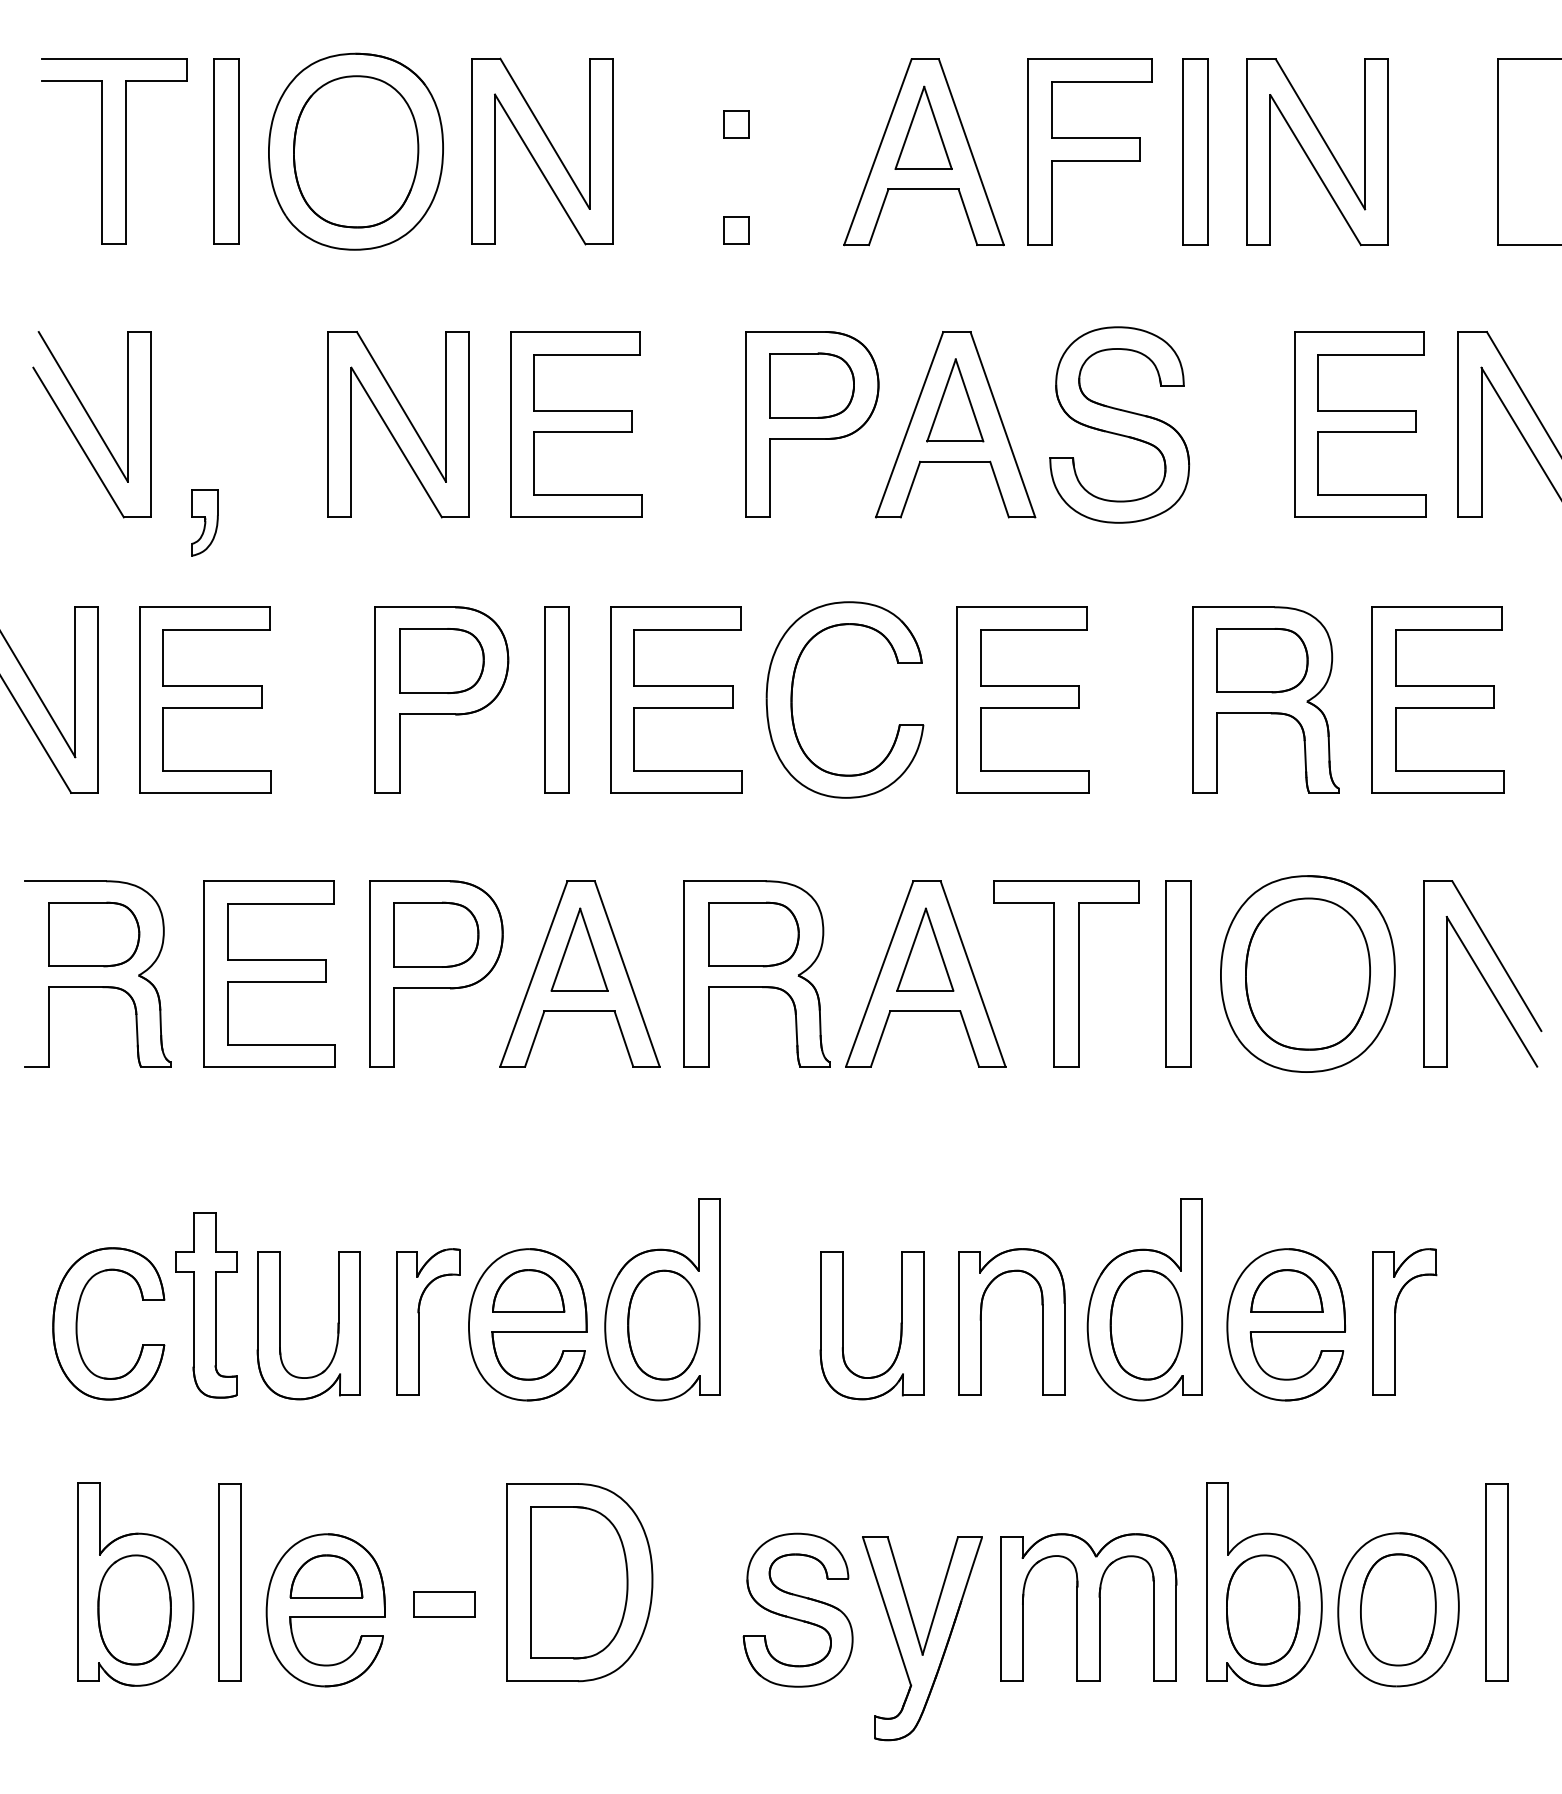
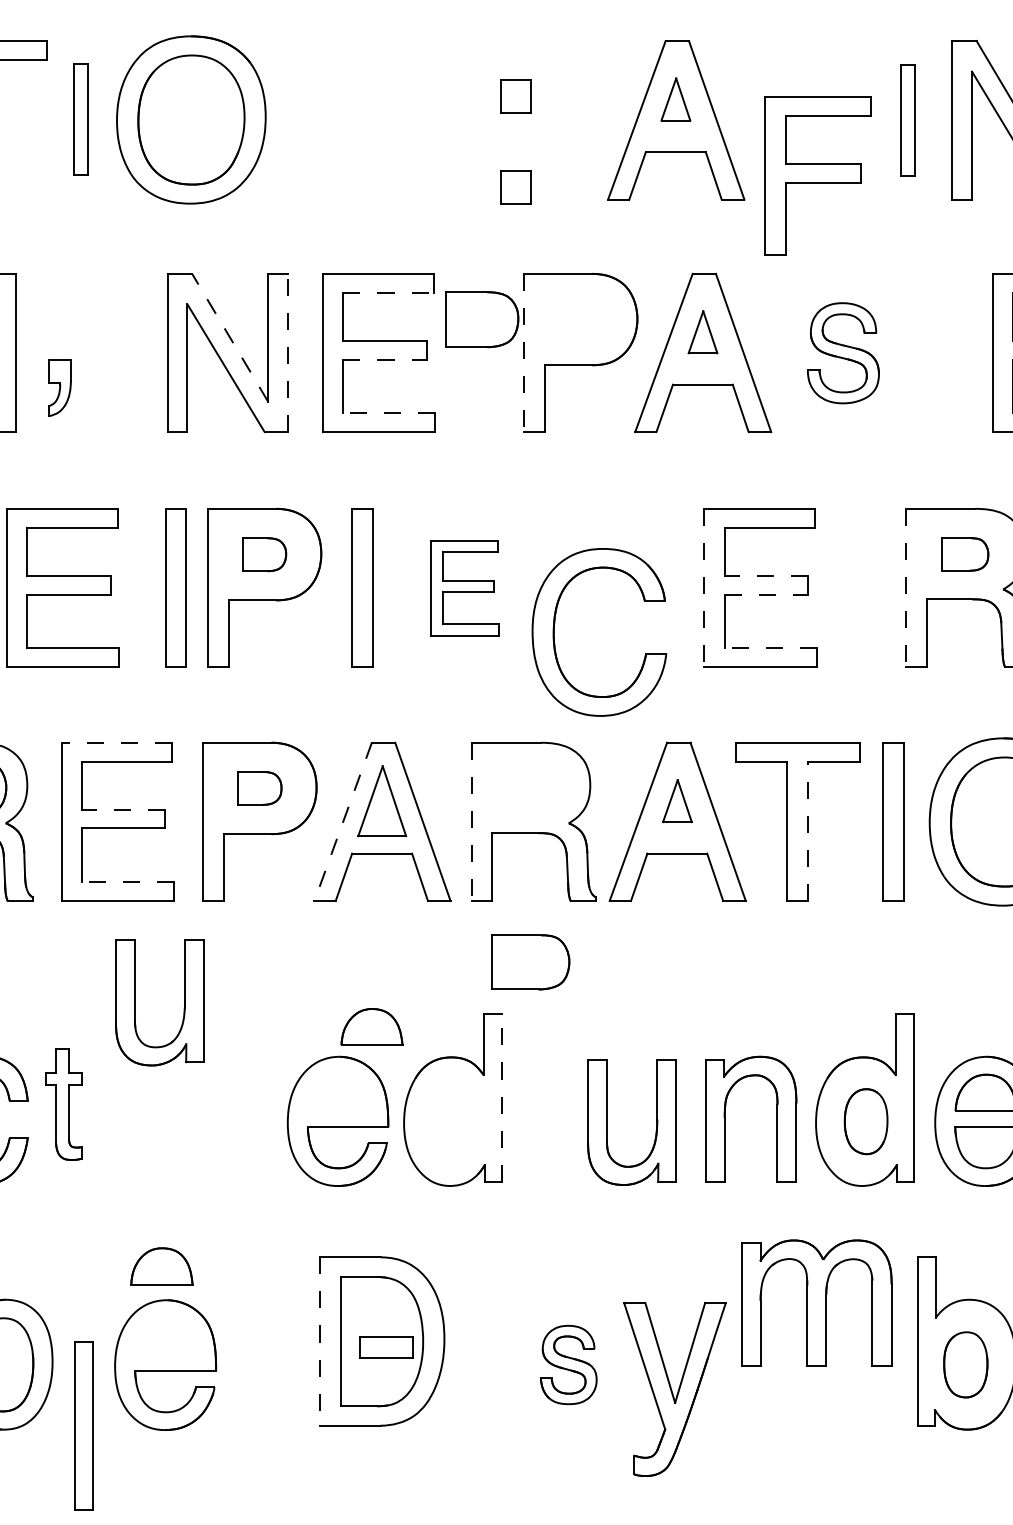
part: (736, 124) -> (516, 96), size x1.4
part: (923, 127) -> (675, 99), size x0.6
part: (226, 151) -> (80, 119), size x0.7
part: (542, 151) -> (350, 119), removed
part: (1089, 151) -> (817, 175), moved
part: (1195, 151) -> (908, 119), size x0.7
part: (736, 230) -> (516, 187), size x1.4
line: (587, 354) -> (388, 293), solid -> dashed
part: (811, 385) -> (482, 319), moved
part: (955, 400) -> (703, 332), size x0.6
line: (401, 406) -> (230, 337), solid -> dashed
line: (469, 424) -> (288, 352), solid -> dashed
line: (745, 424) -> (523, 352), solid -> dashed
part: (1119, 424) -> (843, 352), size x0.6
line: (583, 432) -> (385, 359), solid -> dashed
line: (588, 495) -> (389, 413), solid -> dashed
part: (204, 522) -> (59, 387), moved
part: (441, 660) -> (264, 554), size x0.6
part: (1262, 660) -> (965, 554), size x0.6
line: (1029, 686) -> (766, 576), solid -> dashed
part: (337, 699) -> (175, 587), added
part: (676, 699) -> (464, 587), size x0.6
part: (792, 699) -> (554, 631), moved
line: (957, 700) -> (704, 588), solid -> dashed
line: (1193, 700) -> (906, 588), solid -> dashed
line: (1030, 707) -> (767, 594), solid -> dashed
line: (1034, 770) -> (770, 648), solid -> dashed
line: (268, 881) -> (116, 742), solid -> dashed
part: (436, 934) -> (260, 788), size x0.6
part: (753, 934) -> (530, 962), moved
part: (925, 949) -> (677, 801), size x0.6
line: (276, 960) -> (123, 810), solid -> dashed
line: (533, 973) -> (342, 821), solid -> dashed
line: (684, 973) -> (471, 821), solid -> dashed
line: (1078, 984) -> (808, 830), solid -> dashed
line: (281, 1044) -> (127, 882), solid -> dashed
part: (528, 1290) -> (371, 1026), moved
line: (719, 1296) -> (501, 1097), solid -> dashed
part: (206, 1305) -> (63, 1104), size x0.7
part: (419, 1321) -> (245, 1118), removed
part: (663, 1324) -> (453, 1121), removed
part: (1146, 1324) -> (866, 1121), size x0.7
part: (280, 1325) -> (135, 1002), moved
part: (326, 1576) -> (161, 1266), moved
part: (229, 1582) -> (83, 1425), moved
line: (506, 1582) -> (319, 1341), solid -> dashed
part: (444, 1604) -> (386, 1347), moved
part: (1088, 1607) -> (816, 1302), moved
part: (797, 1609) -> (568, 1364), size x0.6
part: (1263, 1609) -> (966, 1364), size x0.7

